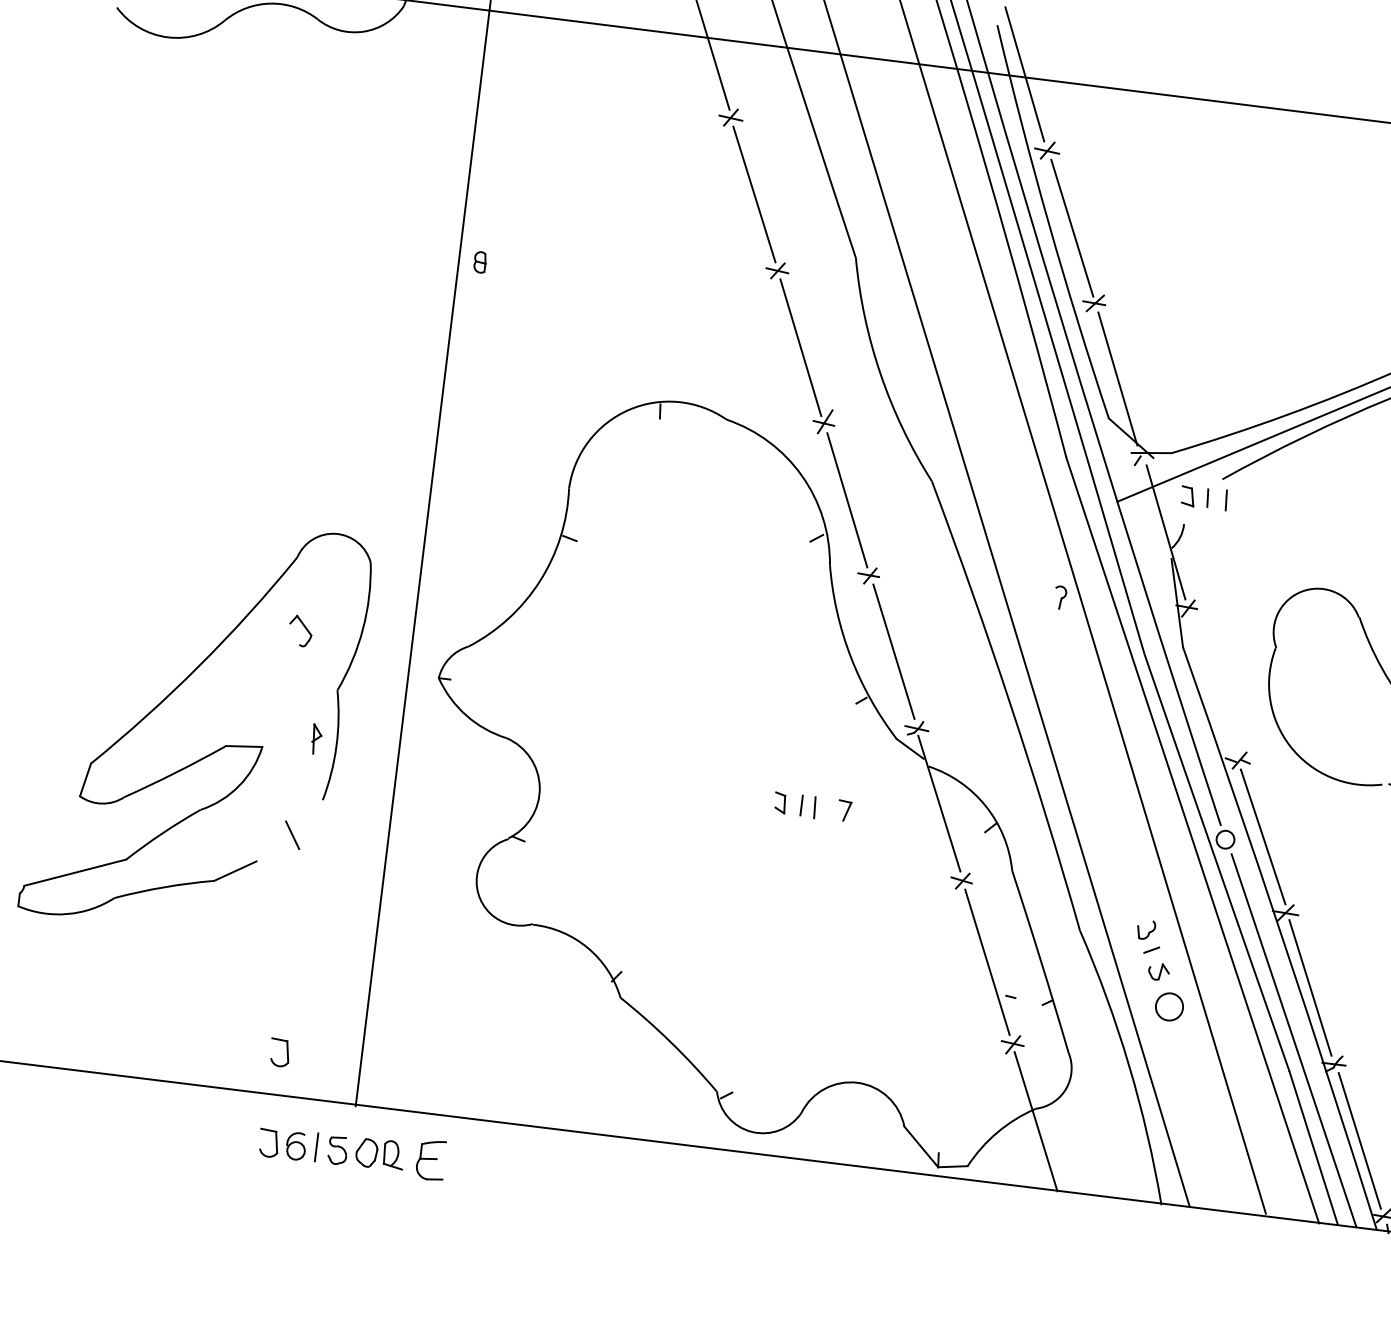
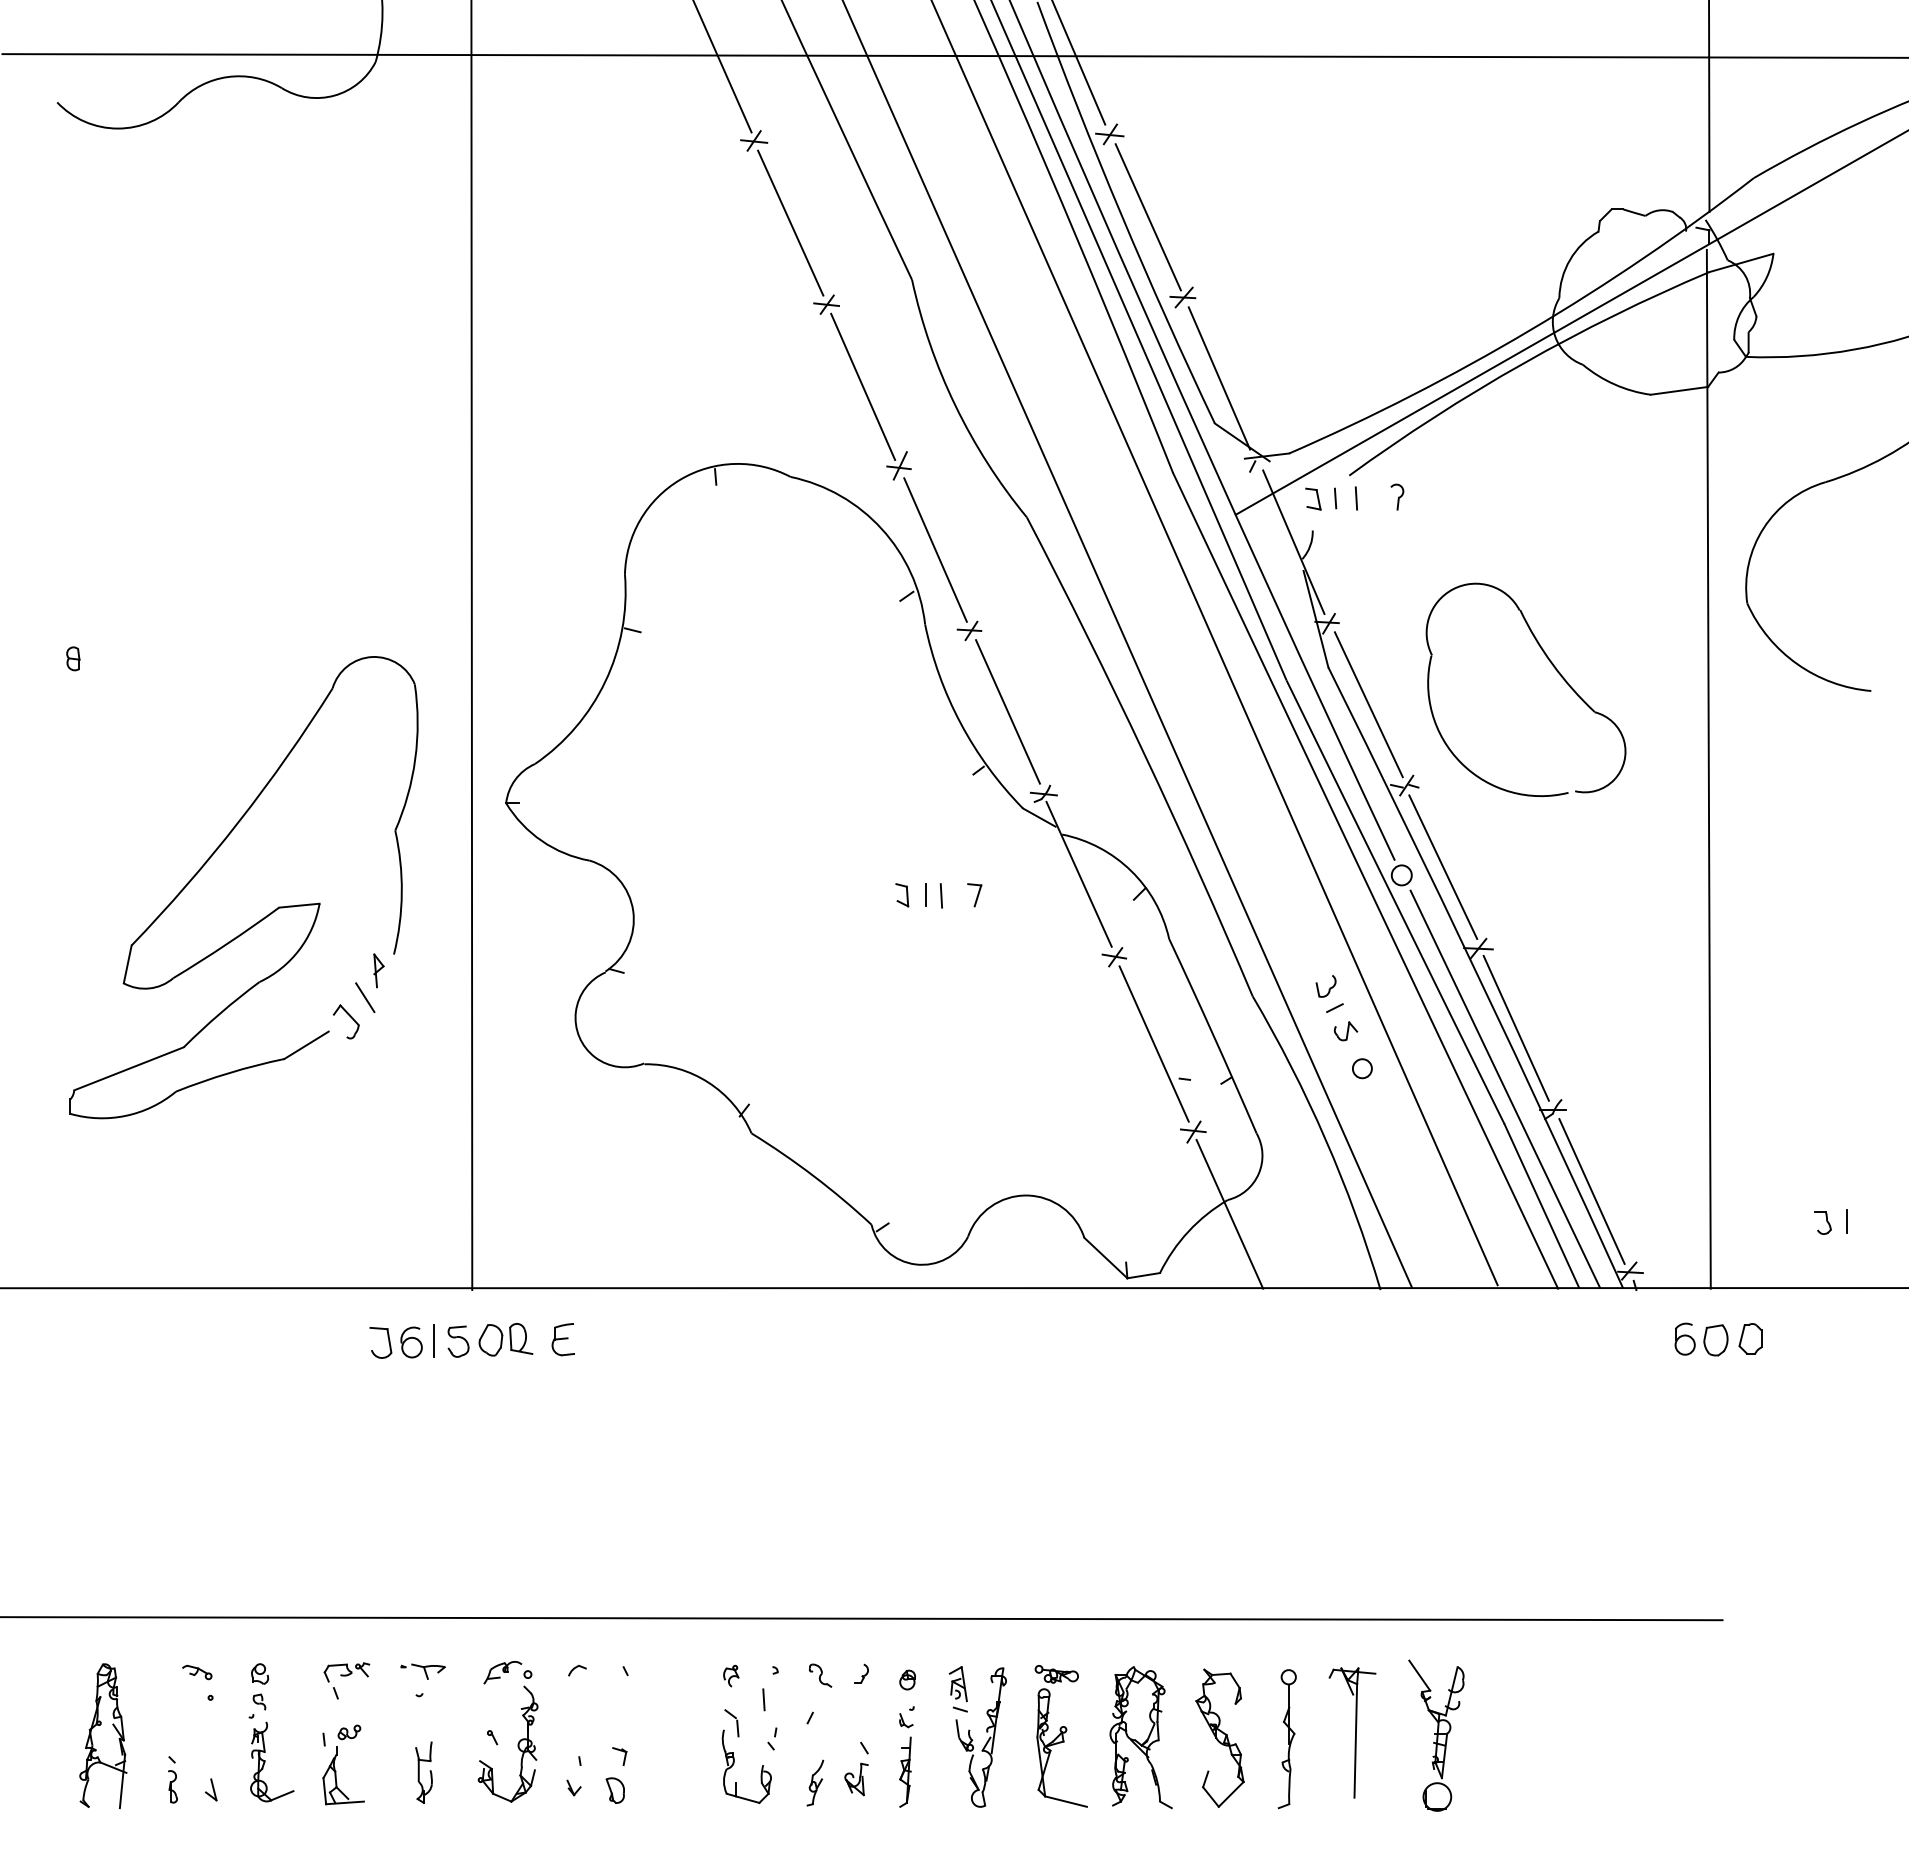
part: (480, 262) -> (73, 658), moved
part: (1060, 597) -> (1397, 496), moved
part: (304, 626) -> (349, 1016), moved
line: (1214, 684) -> (1368, 704), added
part: (316, 738) -> (378, 970), moved
circle: (1168, 1006) -> (1361, 1068), size x0.62
part: (286, 1053) -> (388, 1240), removed
part: (430, 1160) -> (562, 1339), size x0.71

